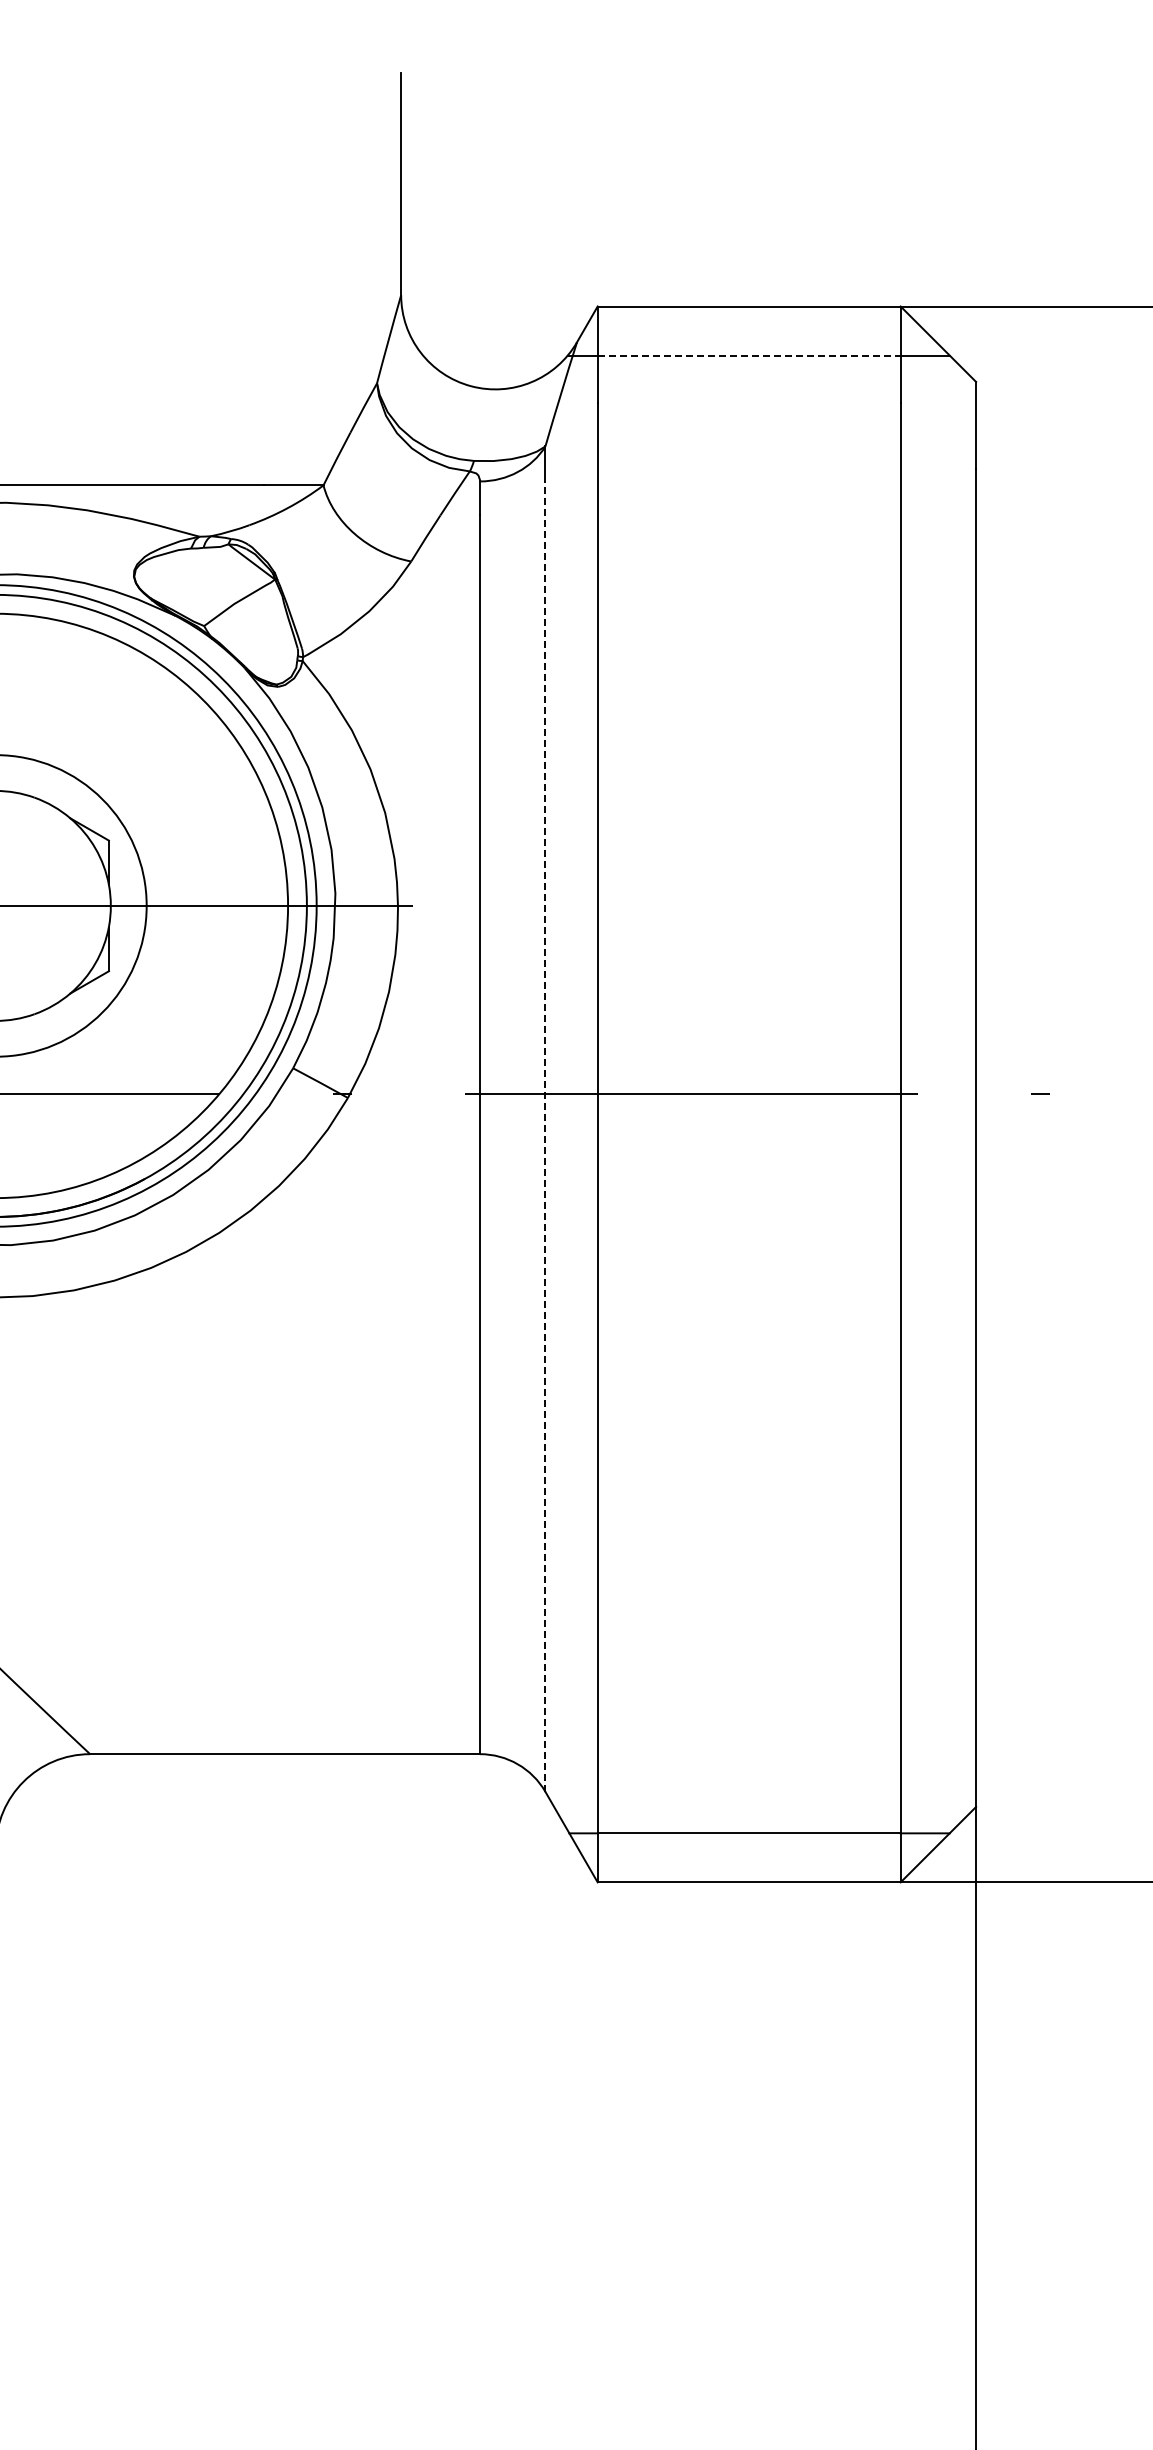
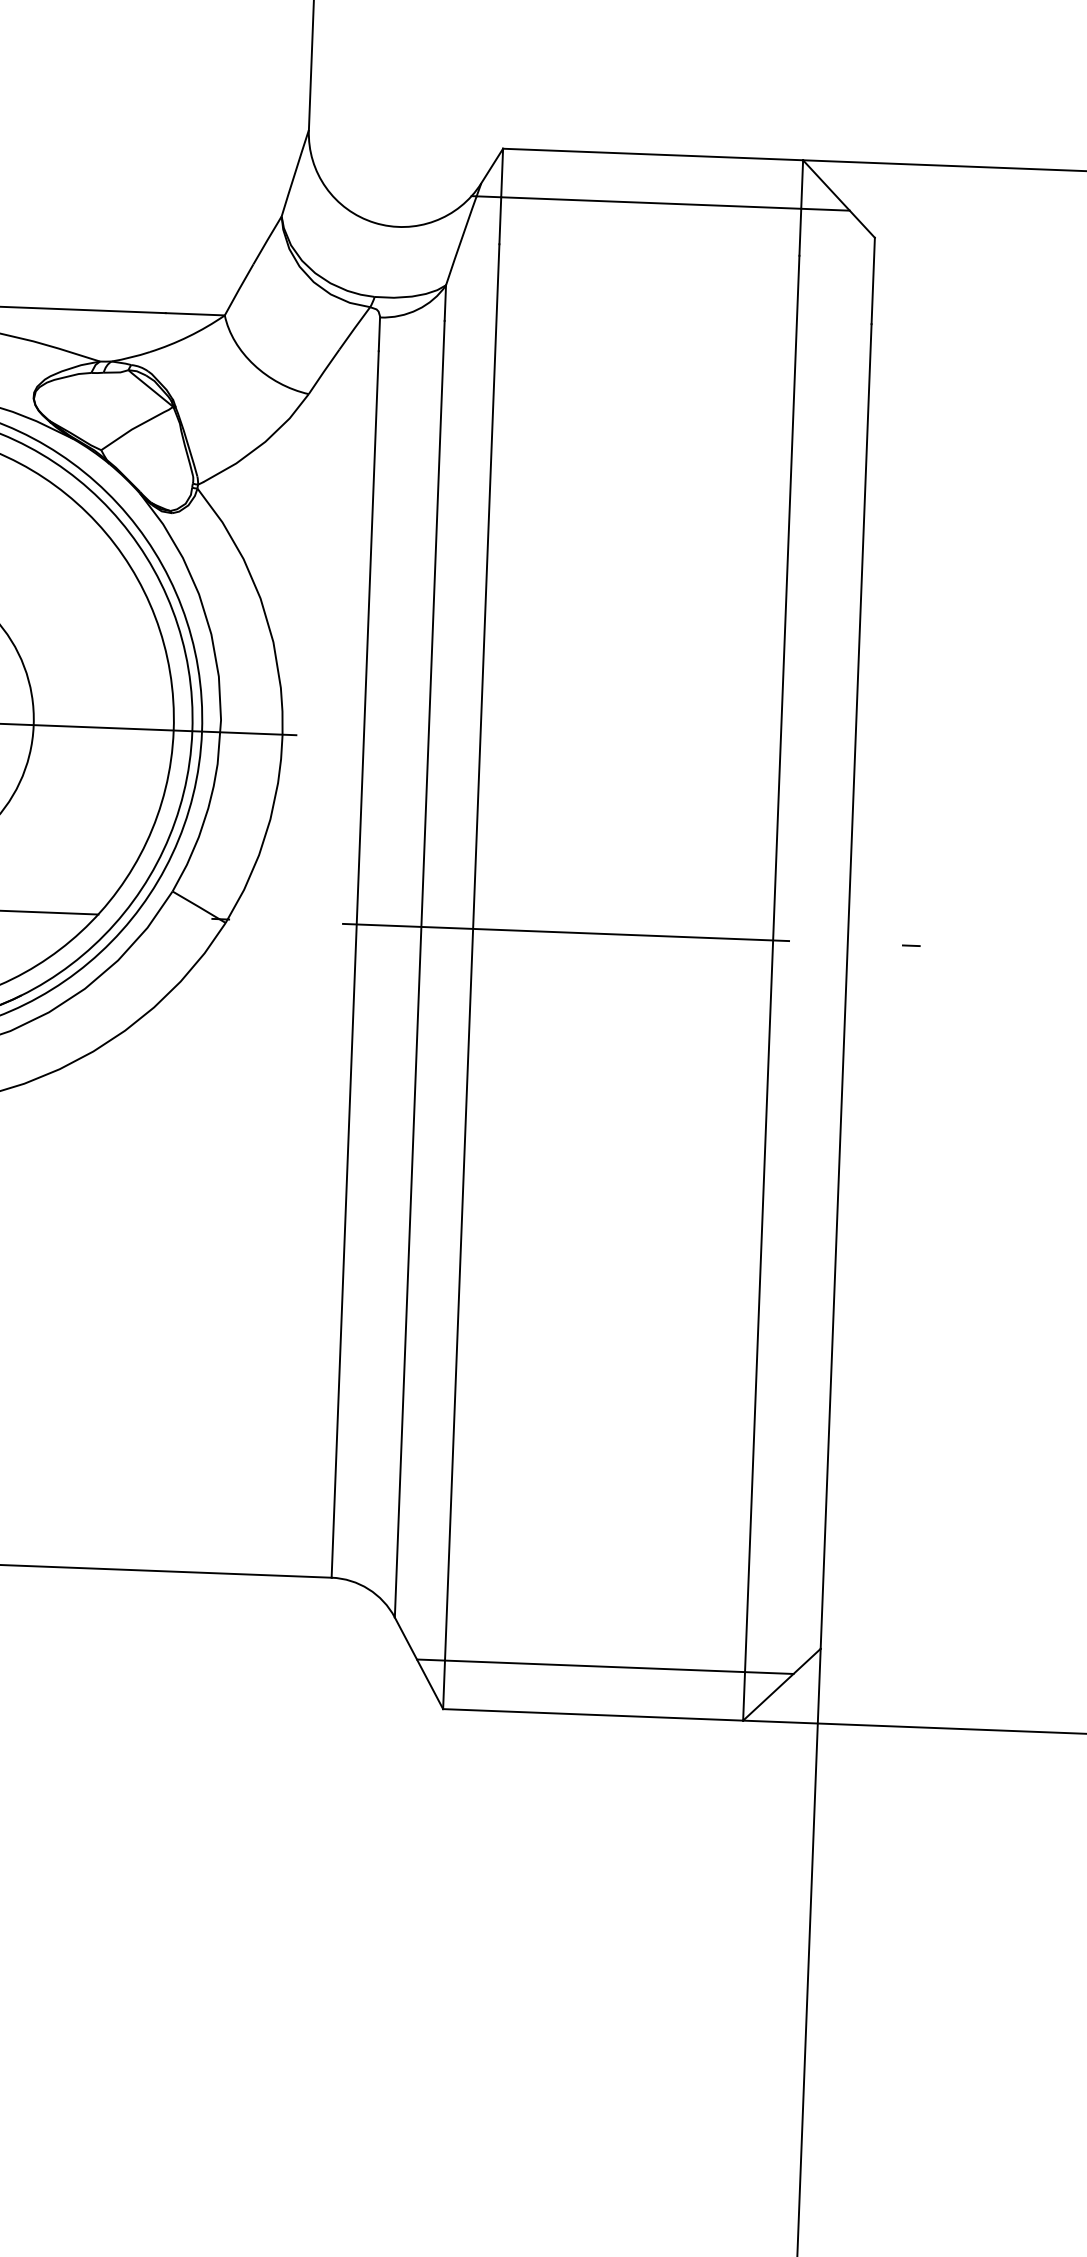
line: (749, 355) -> (651, 203), dashed -> solid
line: (545, 1137) -> (419, 969), dashed -> solid

